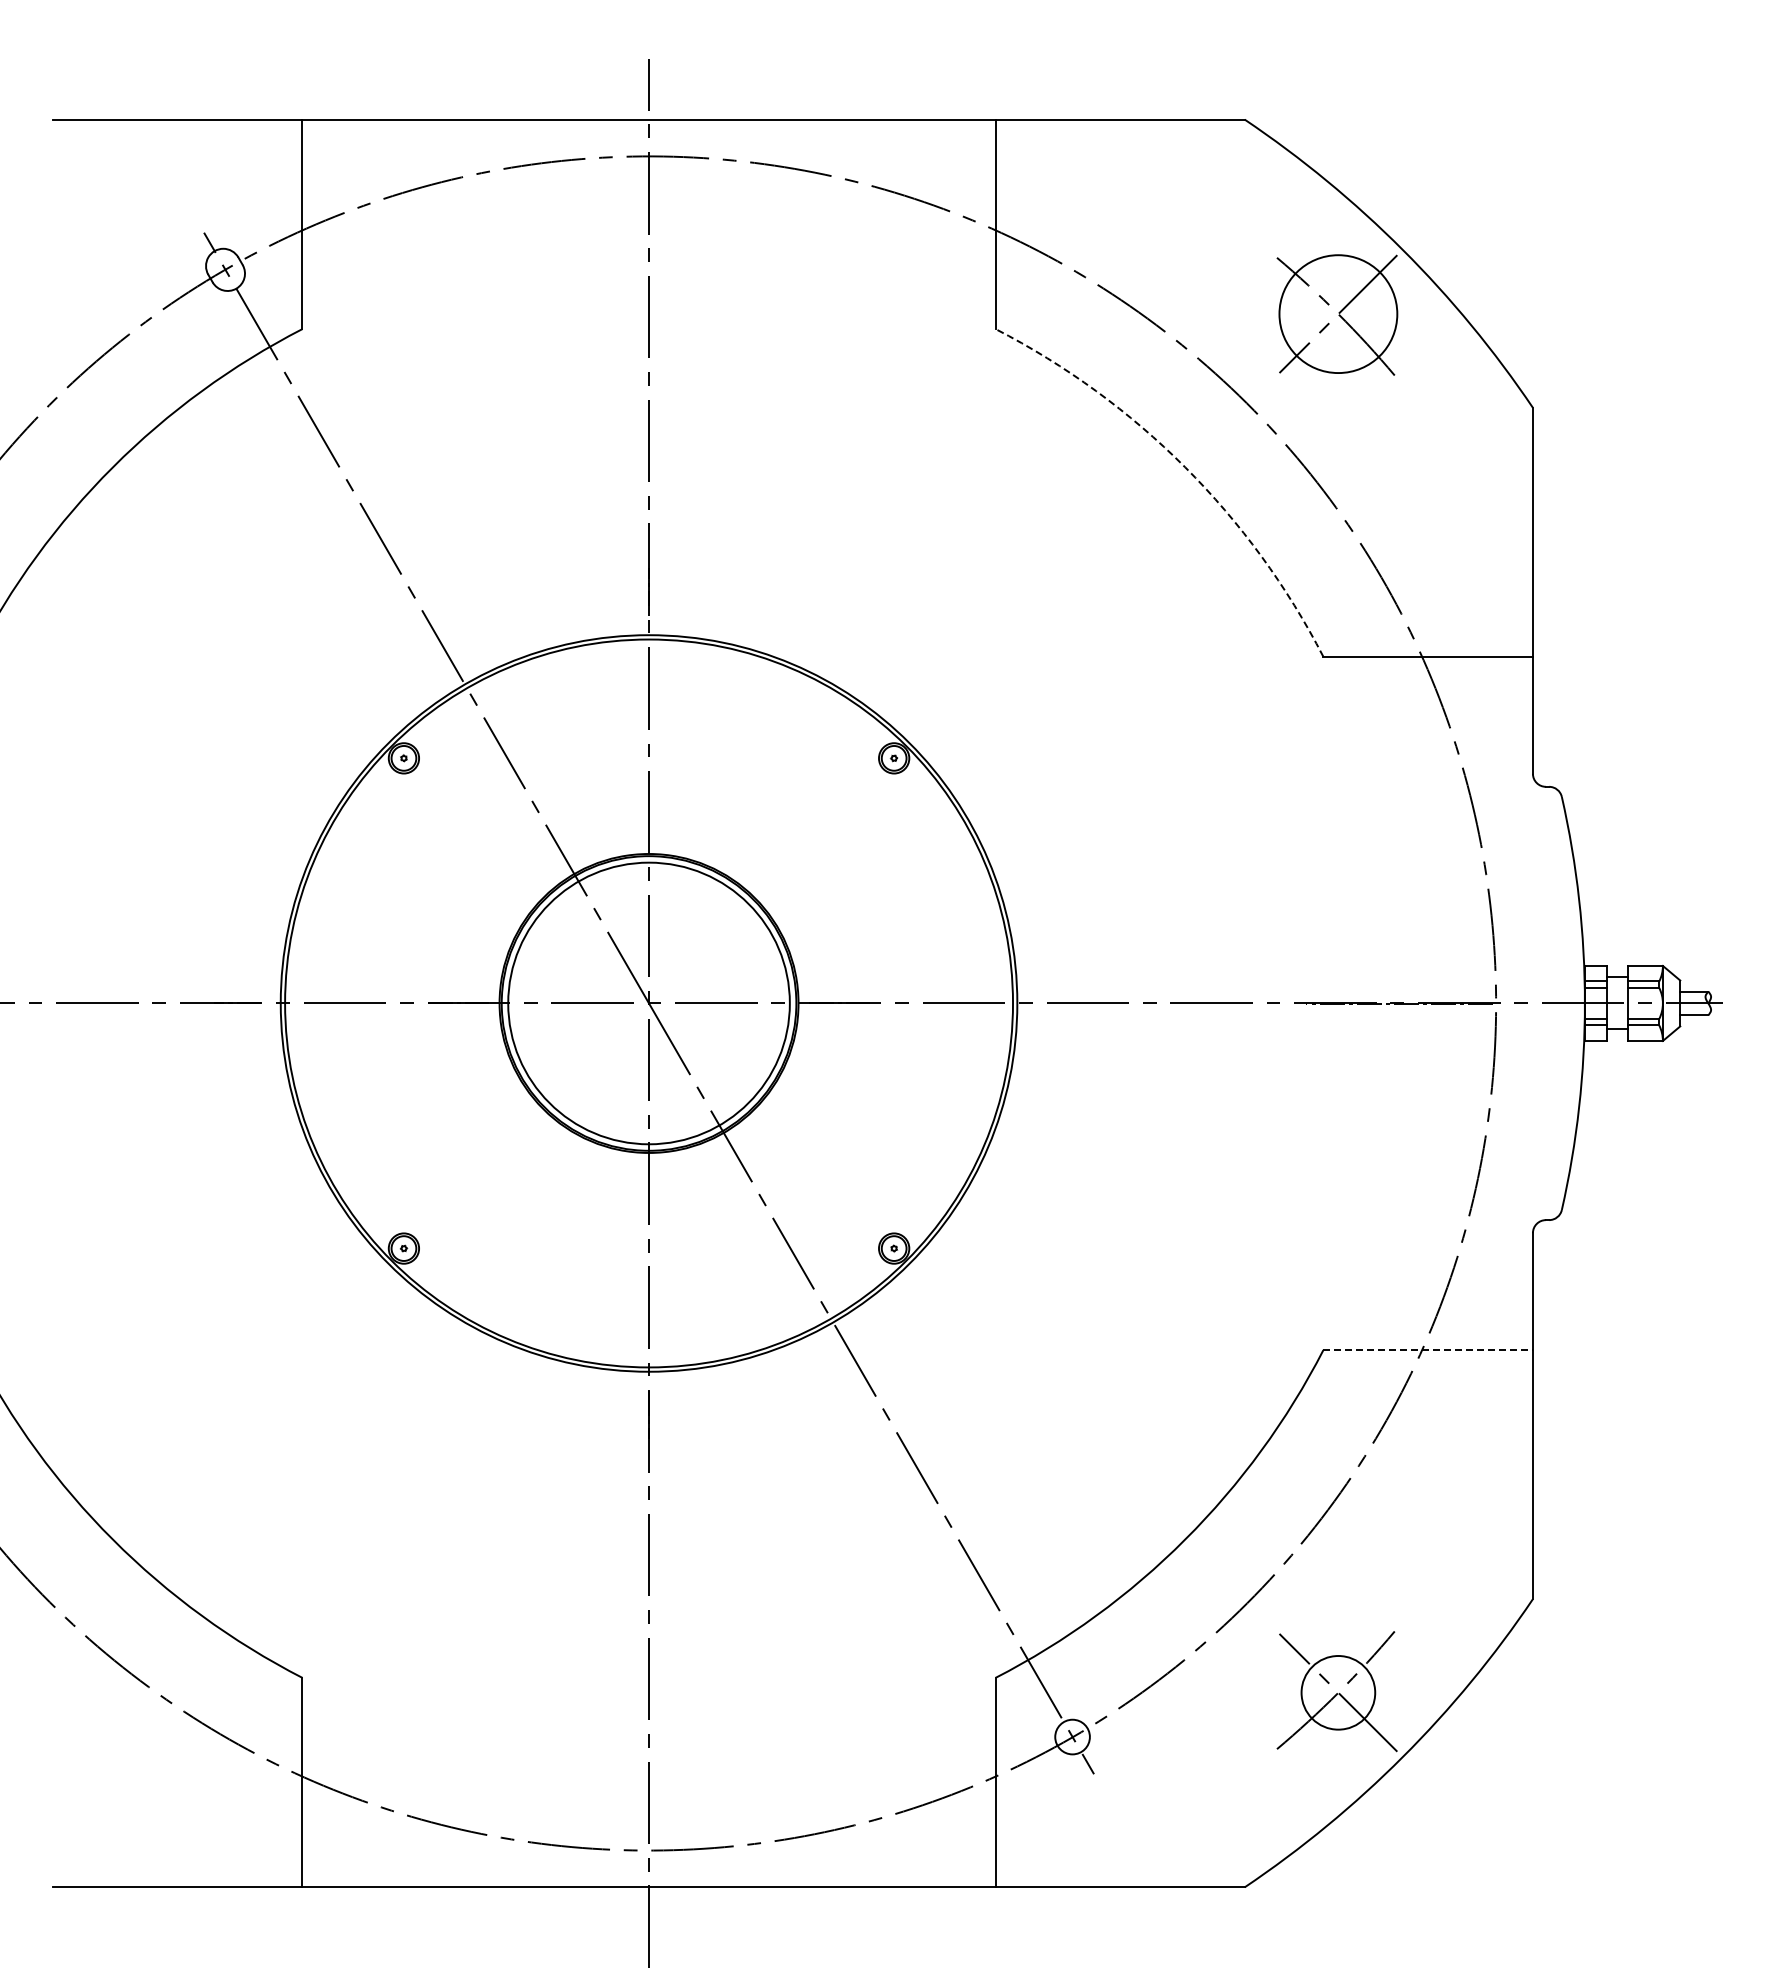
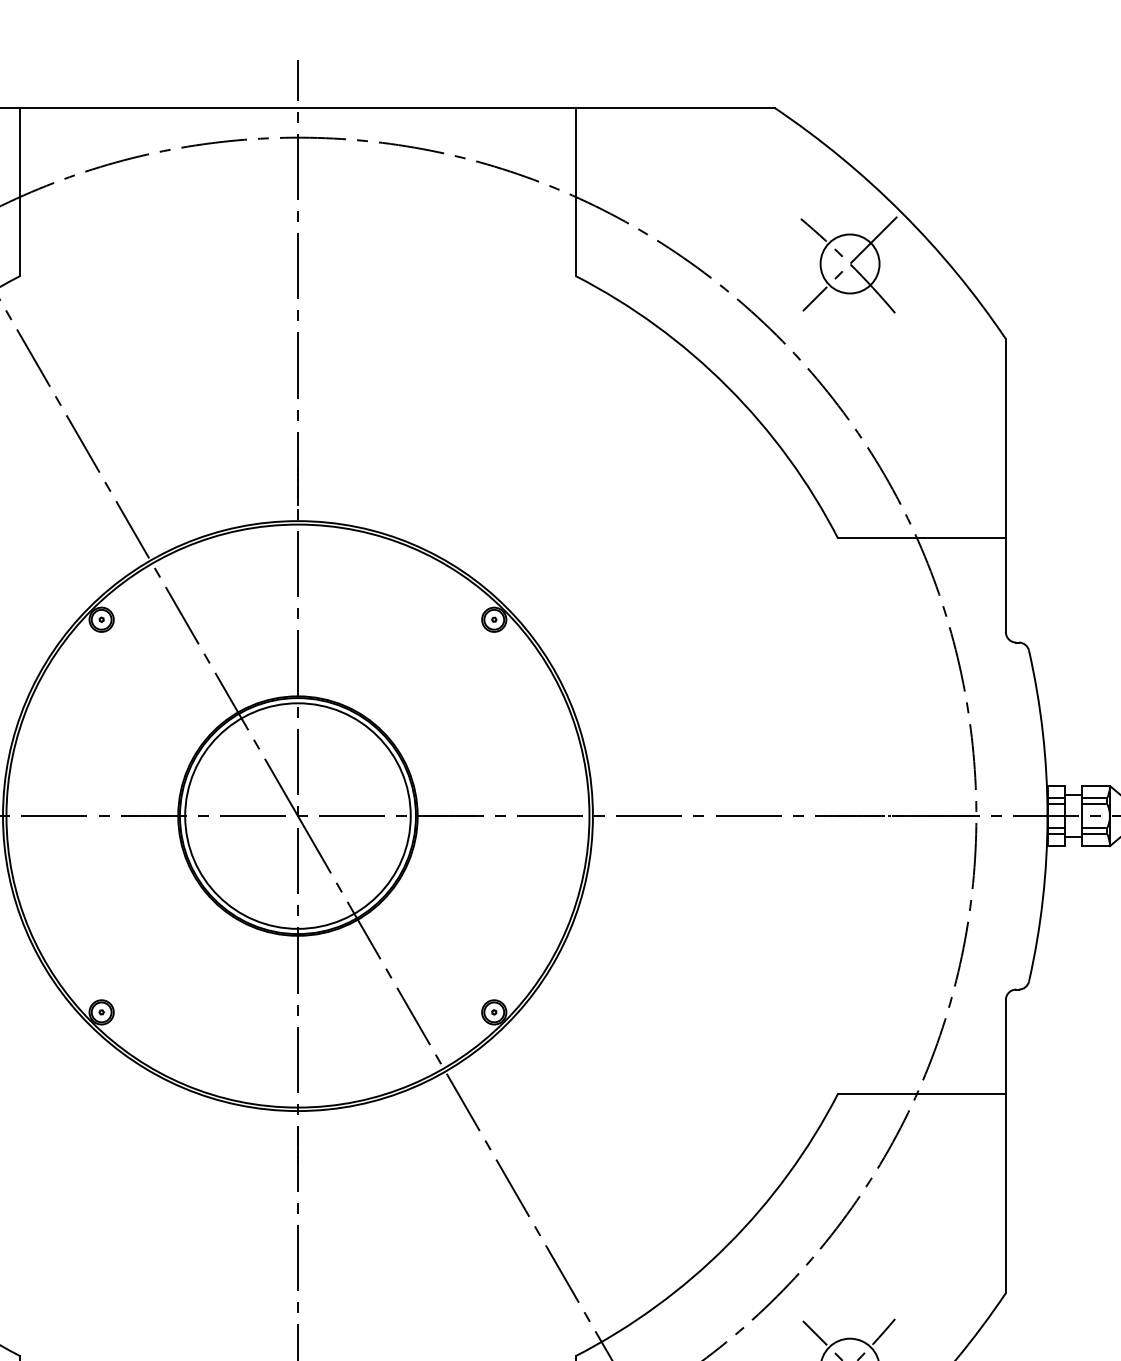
circle: (1338, 313) -> (850, 263), size x0.62
arc: (1185, 467) -> (727, 386), dashed -> solid
line: (1428, 1350) -> (922, 1094), dashed -> solid

